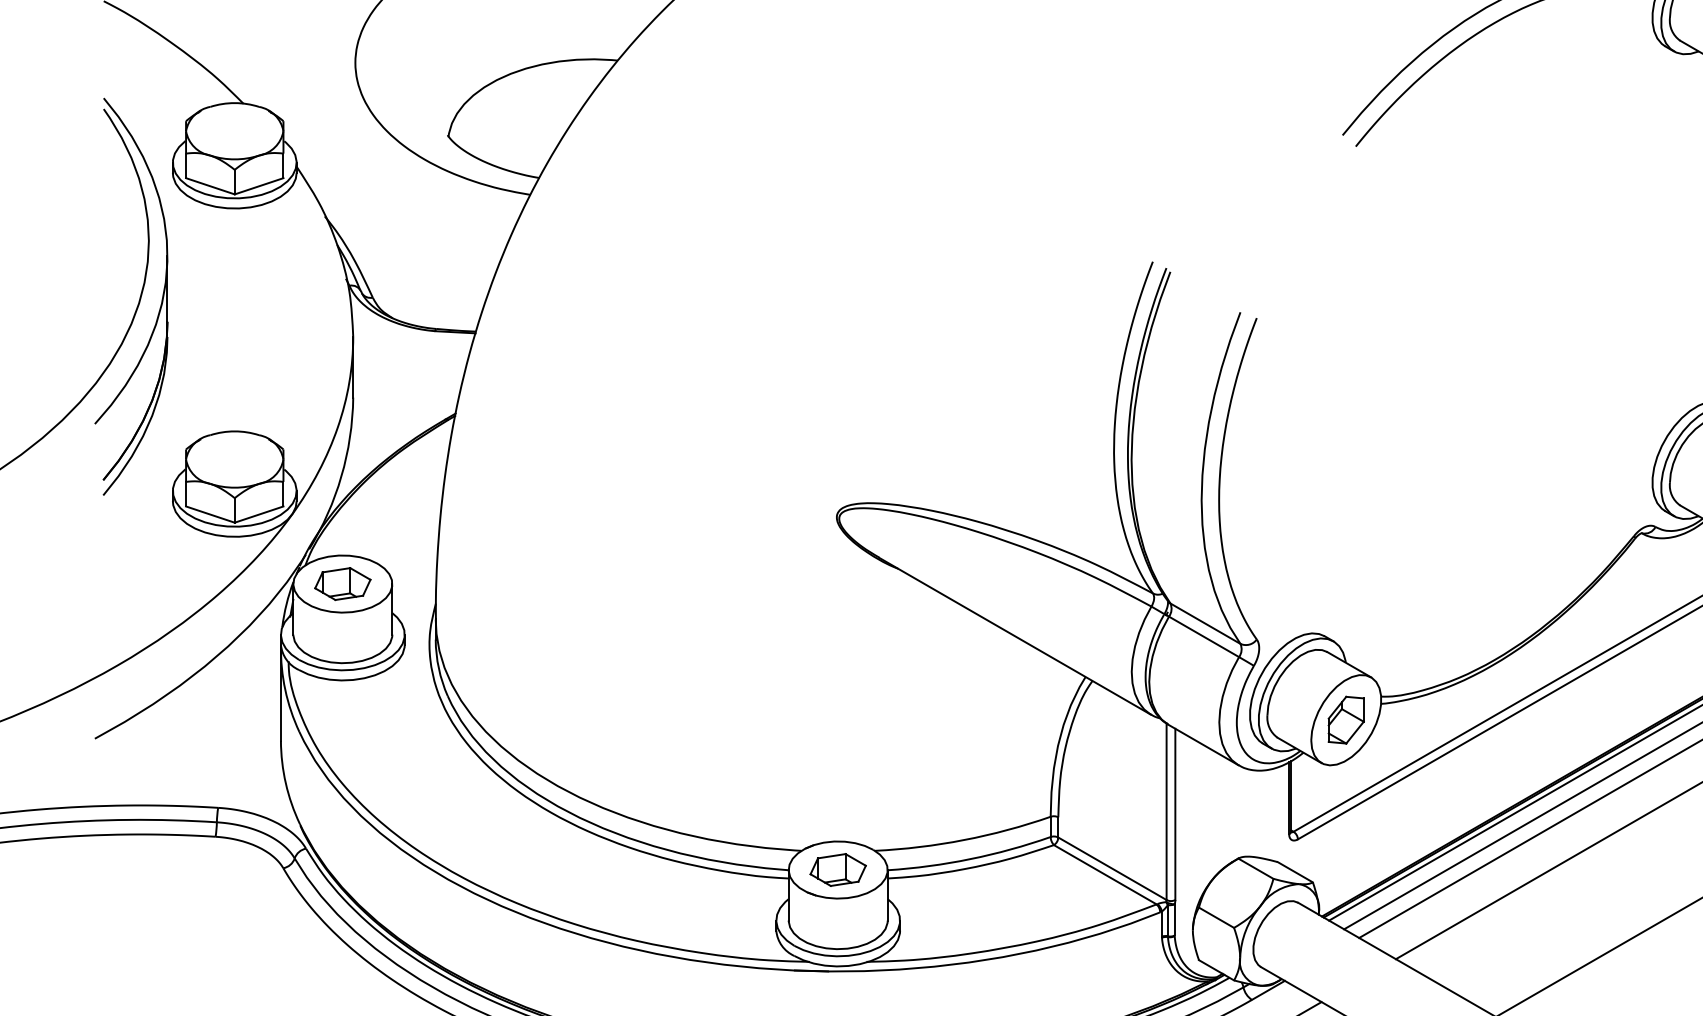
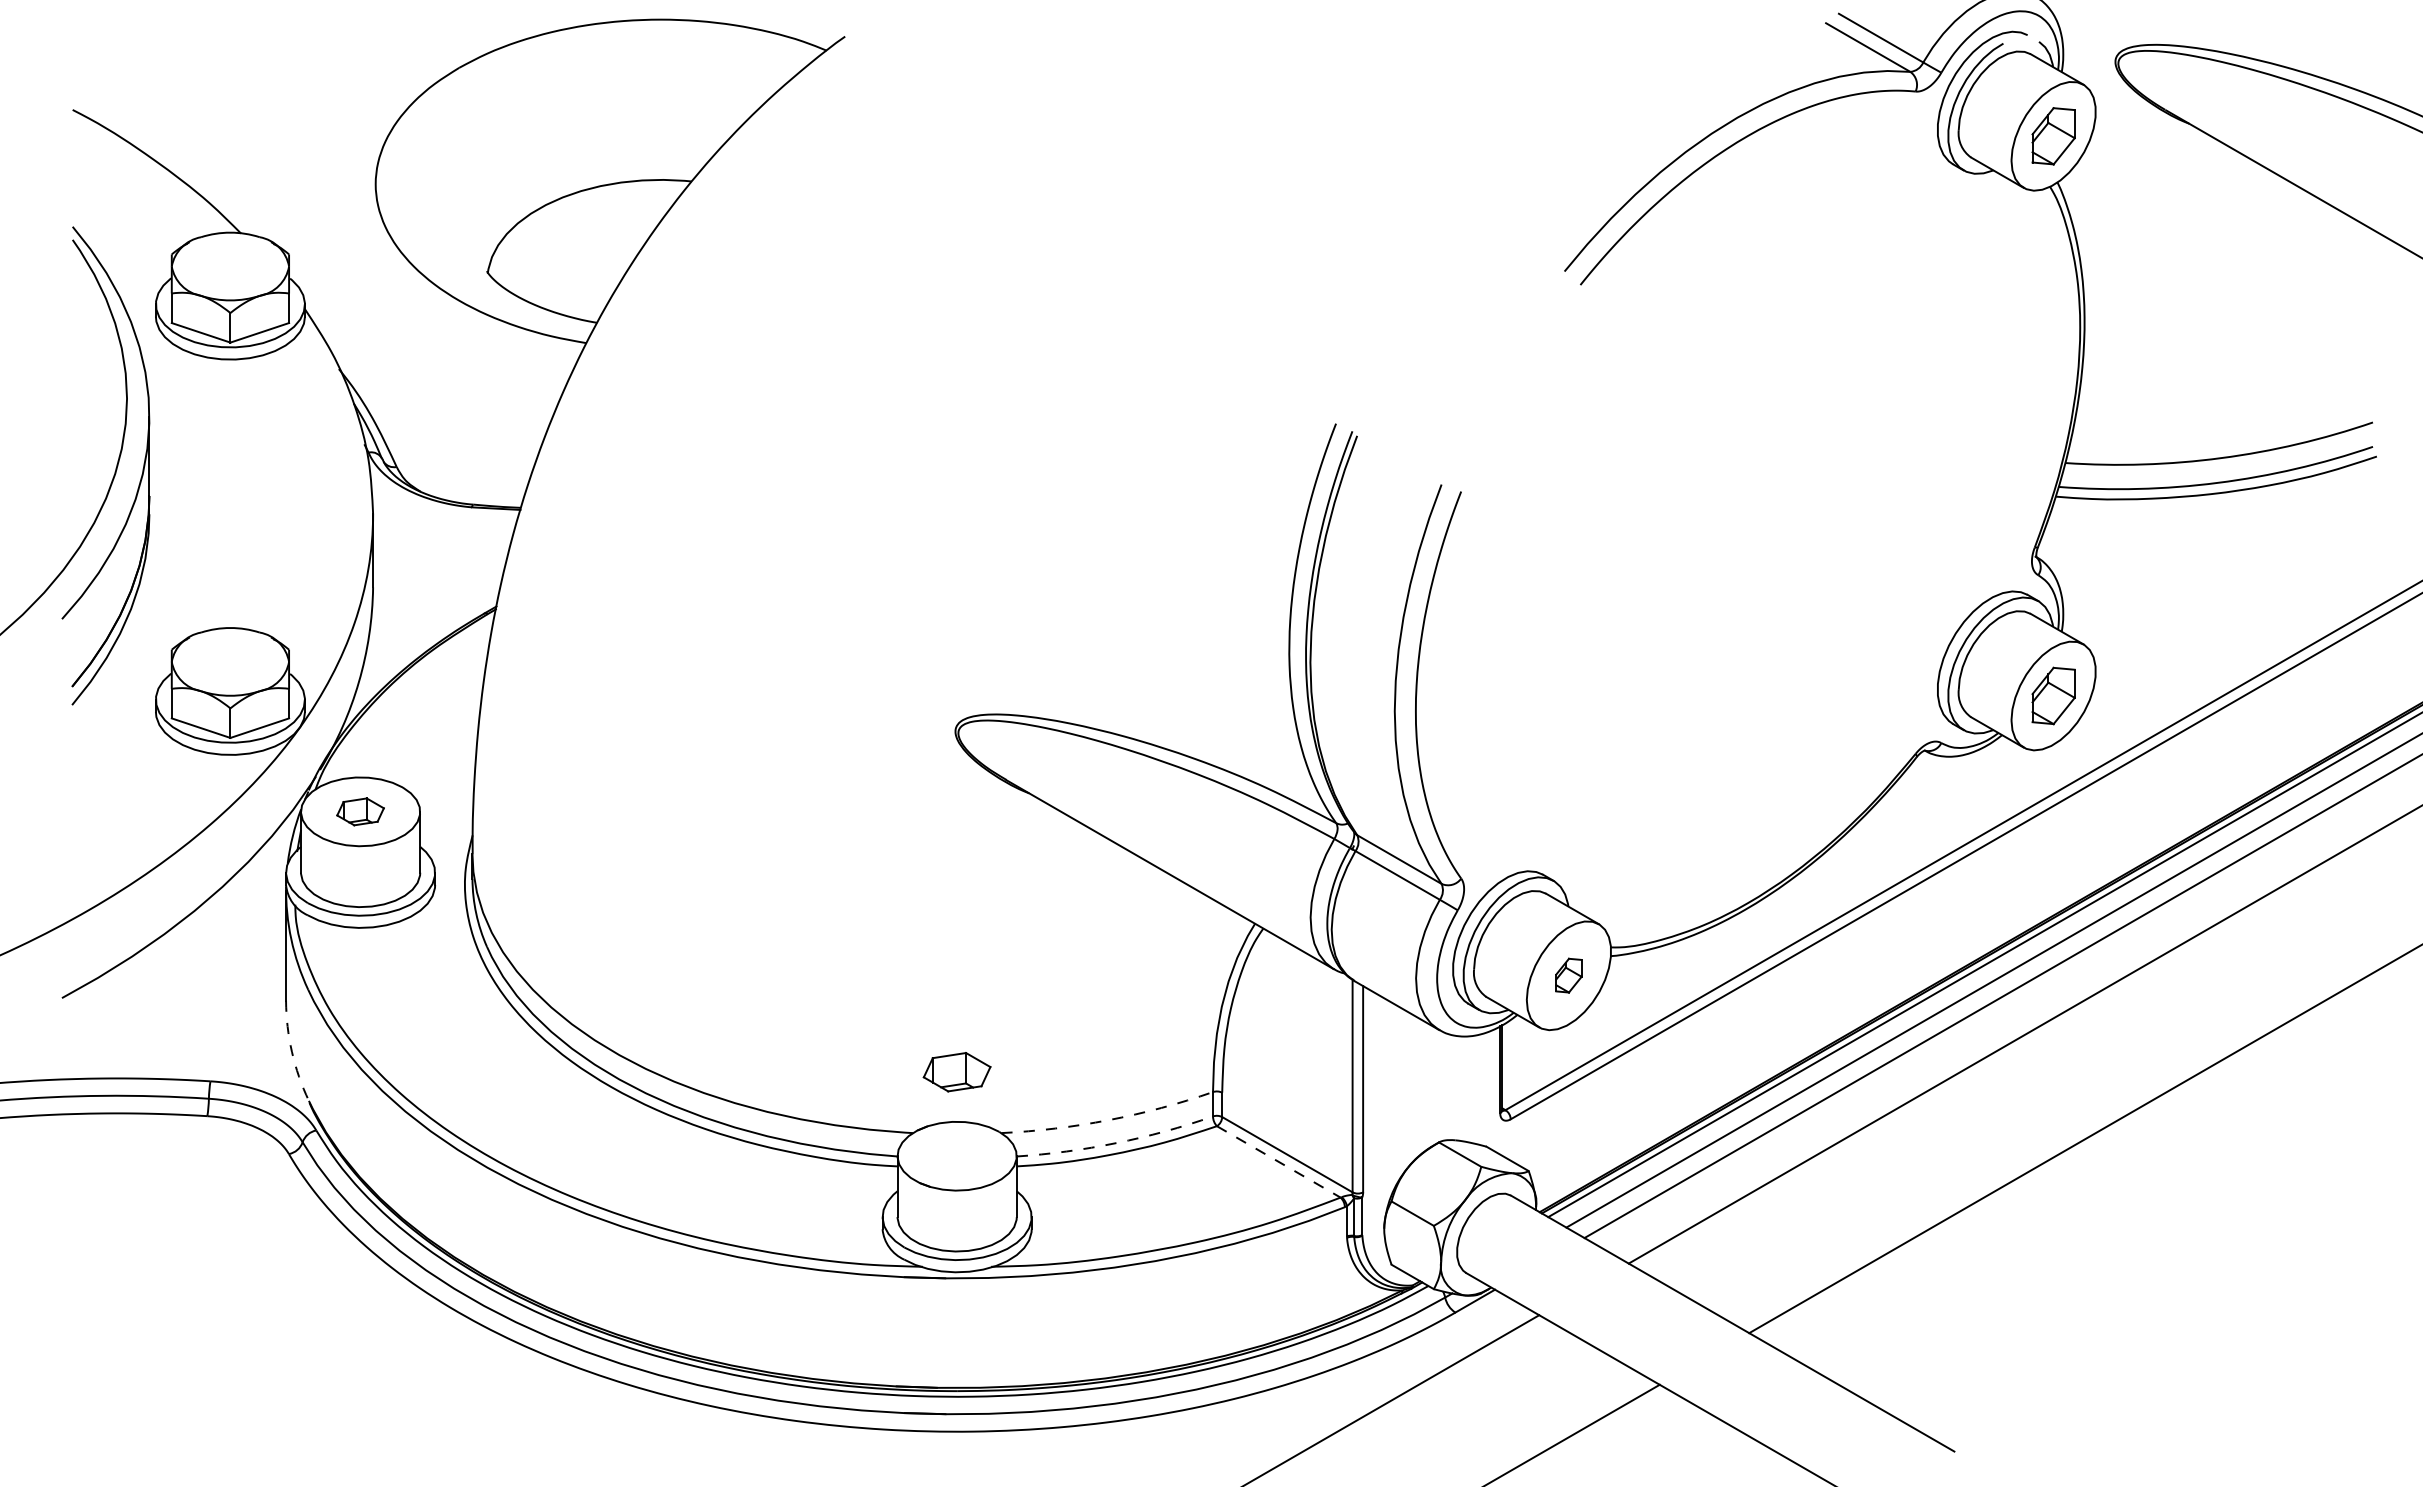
part: (342, 583) -> (360, 811), size x0.7
part: (1345, 719) -> (1568, 975), size x0.6
arc: (285, 783) -> (291, 1051), solid -> dashed
arc: (963, 840) -> (1108, 1120), solid -> dashed
arc: (970, 859) -> (1116, 1143), solid -> dashed
part: (837, 870) -> (956, 1072), moved
line: (1105, 875) -> (1279, 1162), solid -> dashed

